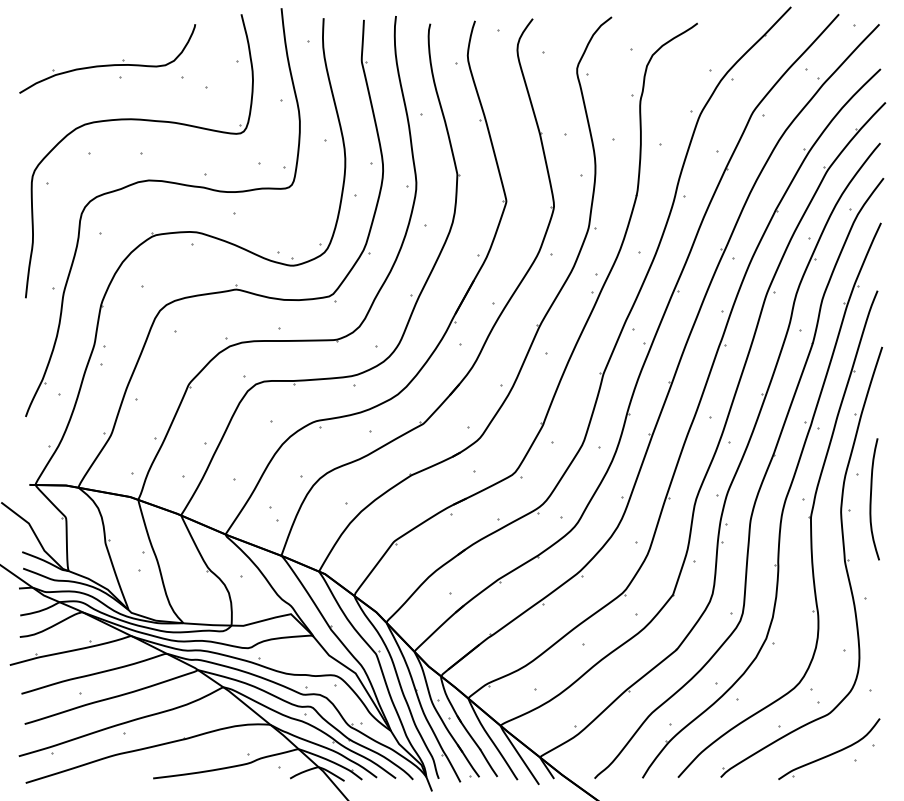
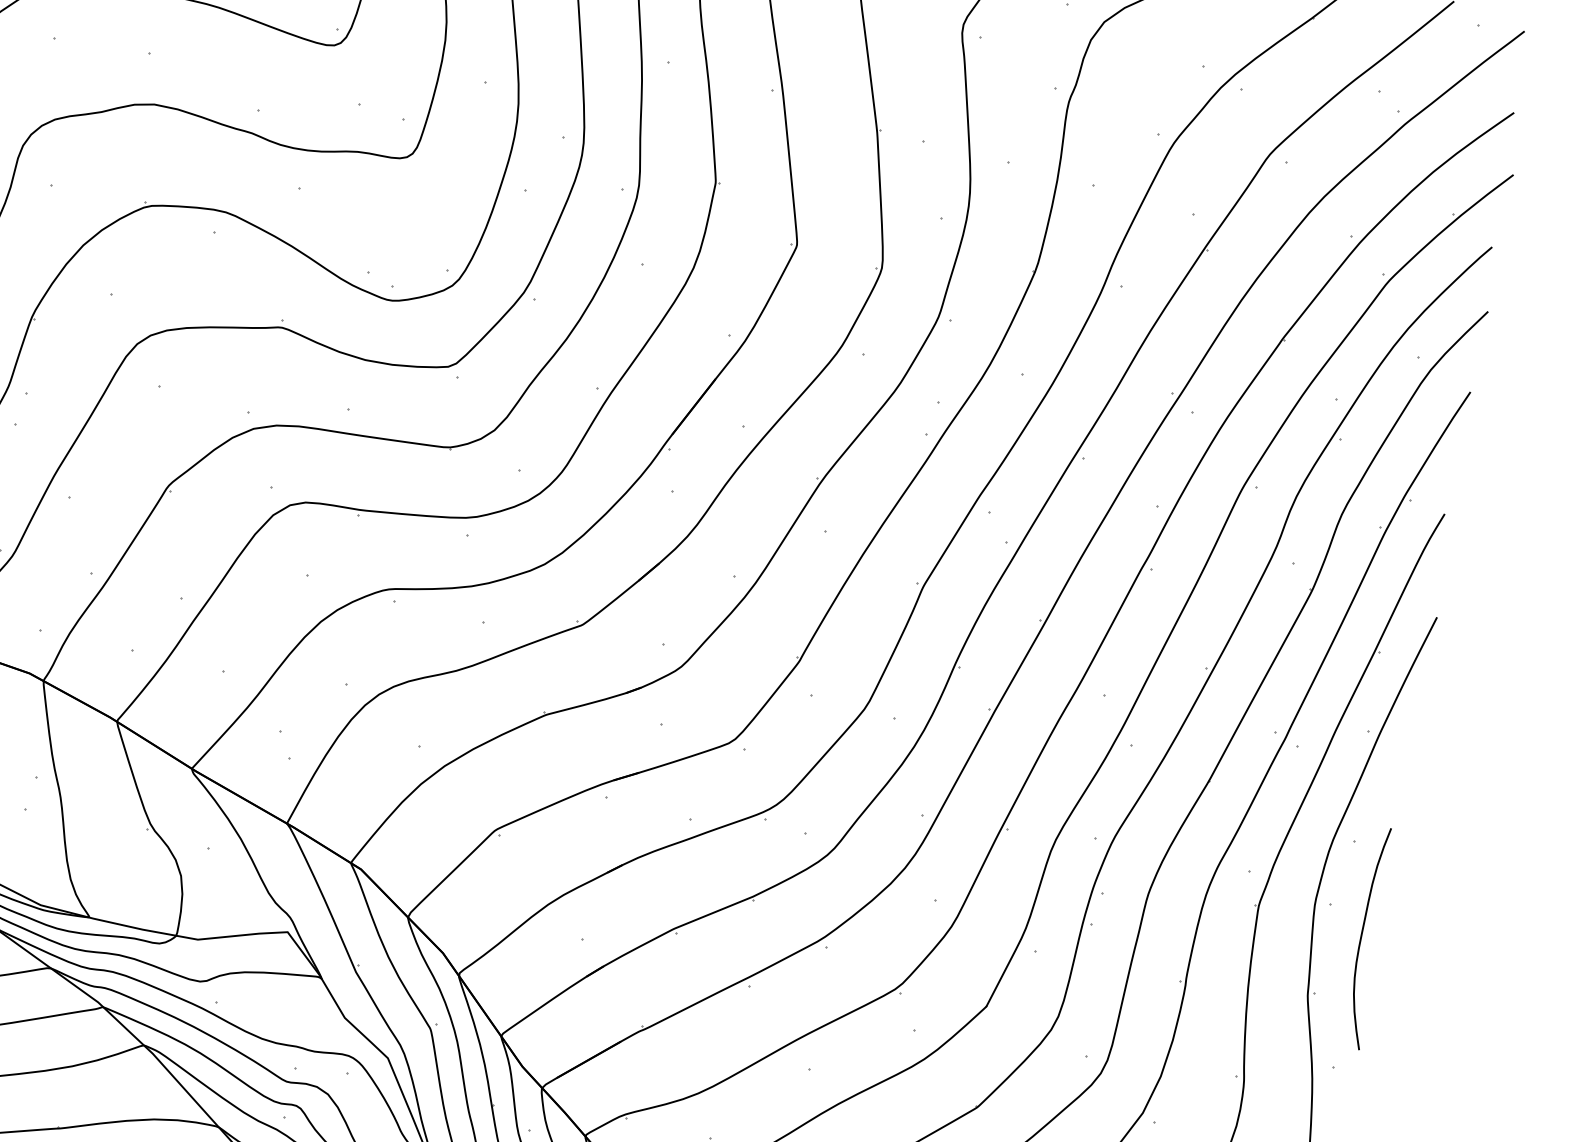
curve: (871, 499) -> (1362, 937), moved

